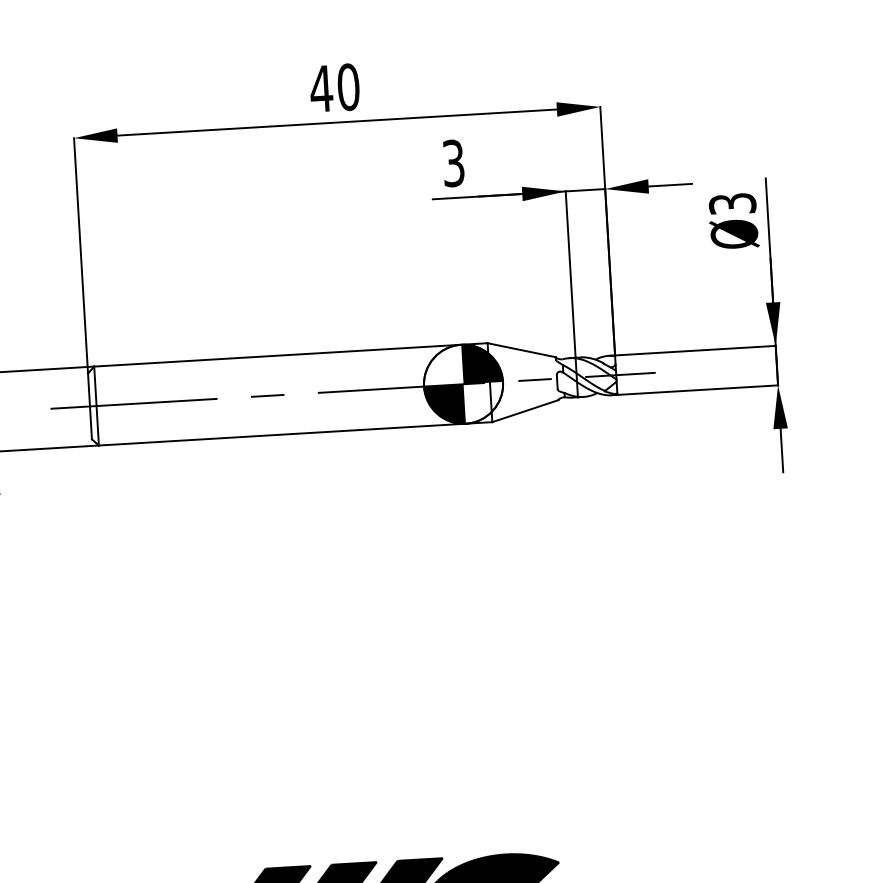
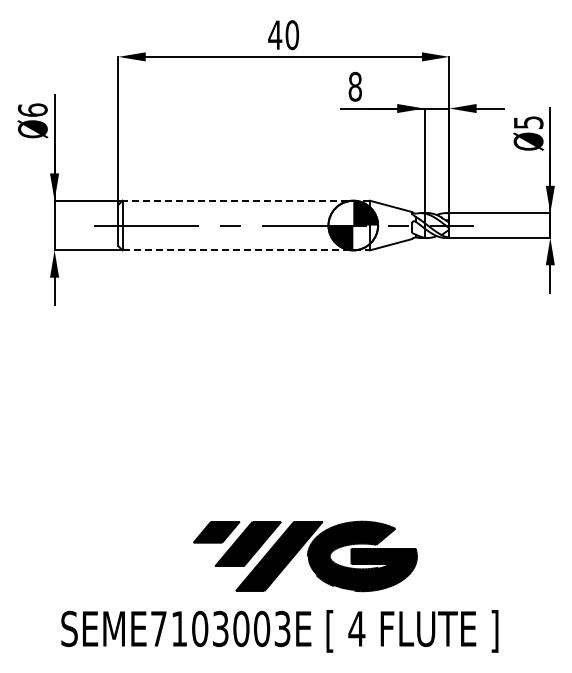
text: (452, 162) -> (354, 86), 3 -> 8
text: (730, 203) -> (527, 122), Ø3 -> Ø5
line: (291, 354) -> (246, 200), solid -> dashed
line: (296, 434) -> (246, 250), solid -> dashed

